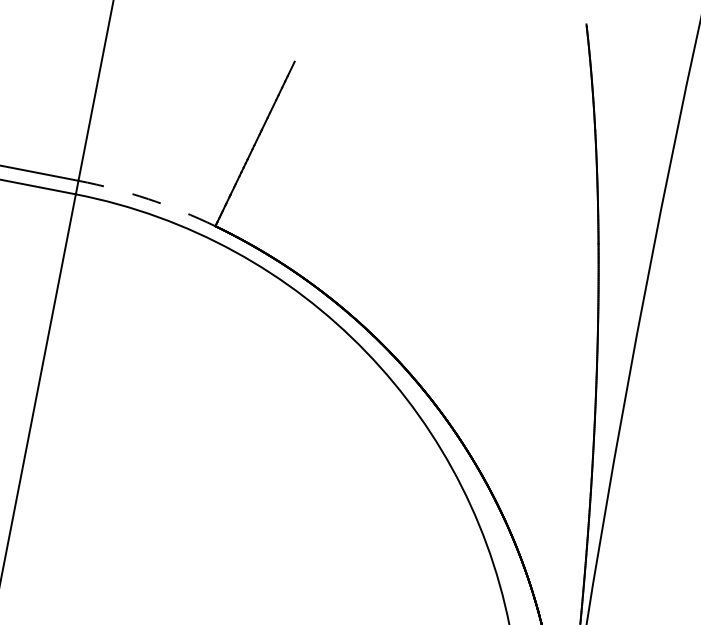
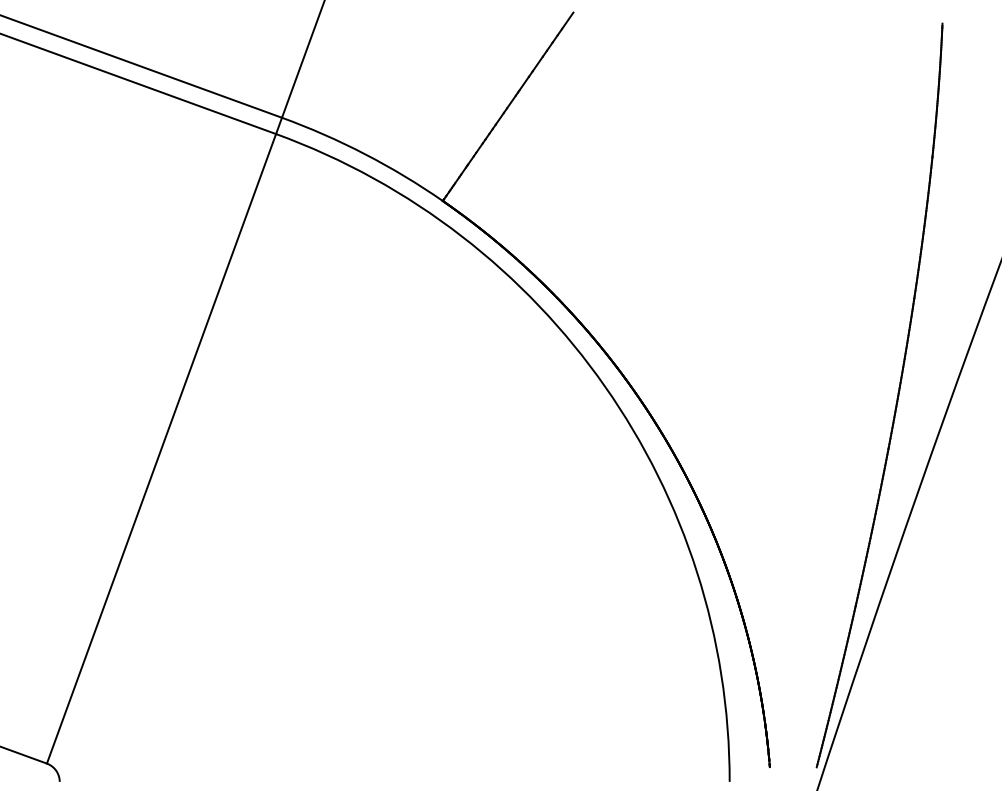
arc: (148, 199) -> (365, 154), dashed -> solid

